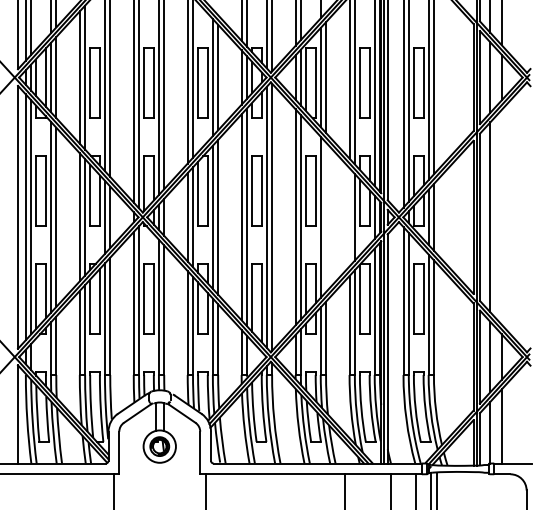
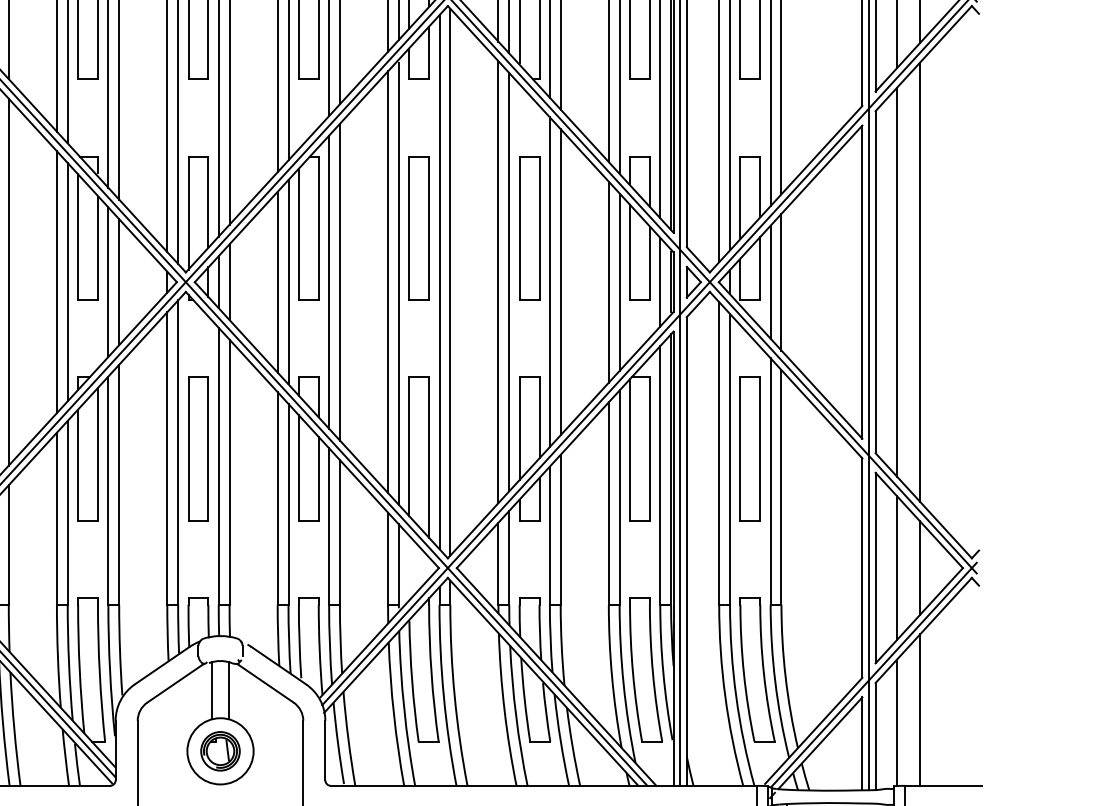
line: (501, 216) -> (919, 280), added
line: (326, 217) -> (561, 282), added
line: (349, 217) -> (608, 282), added

